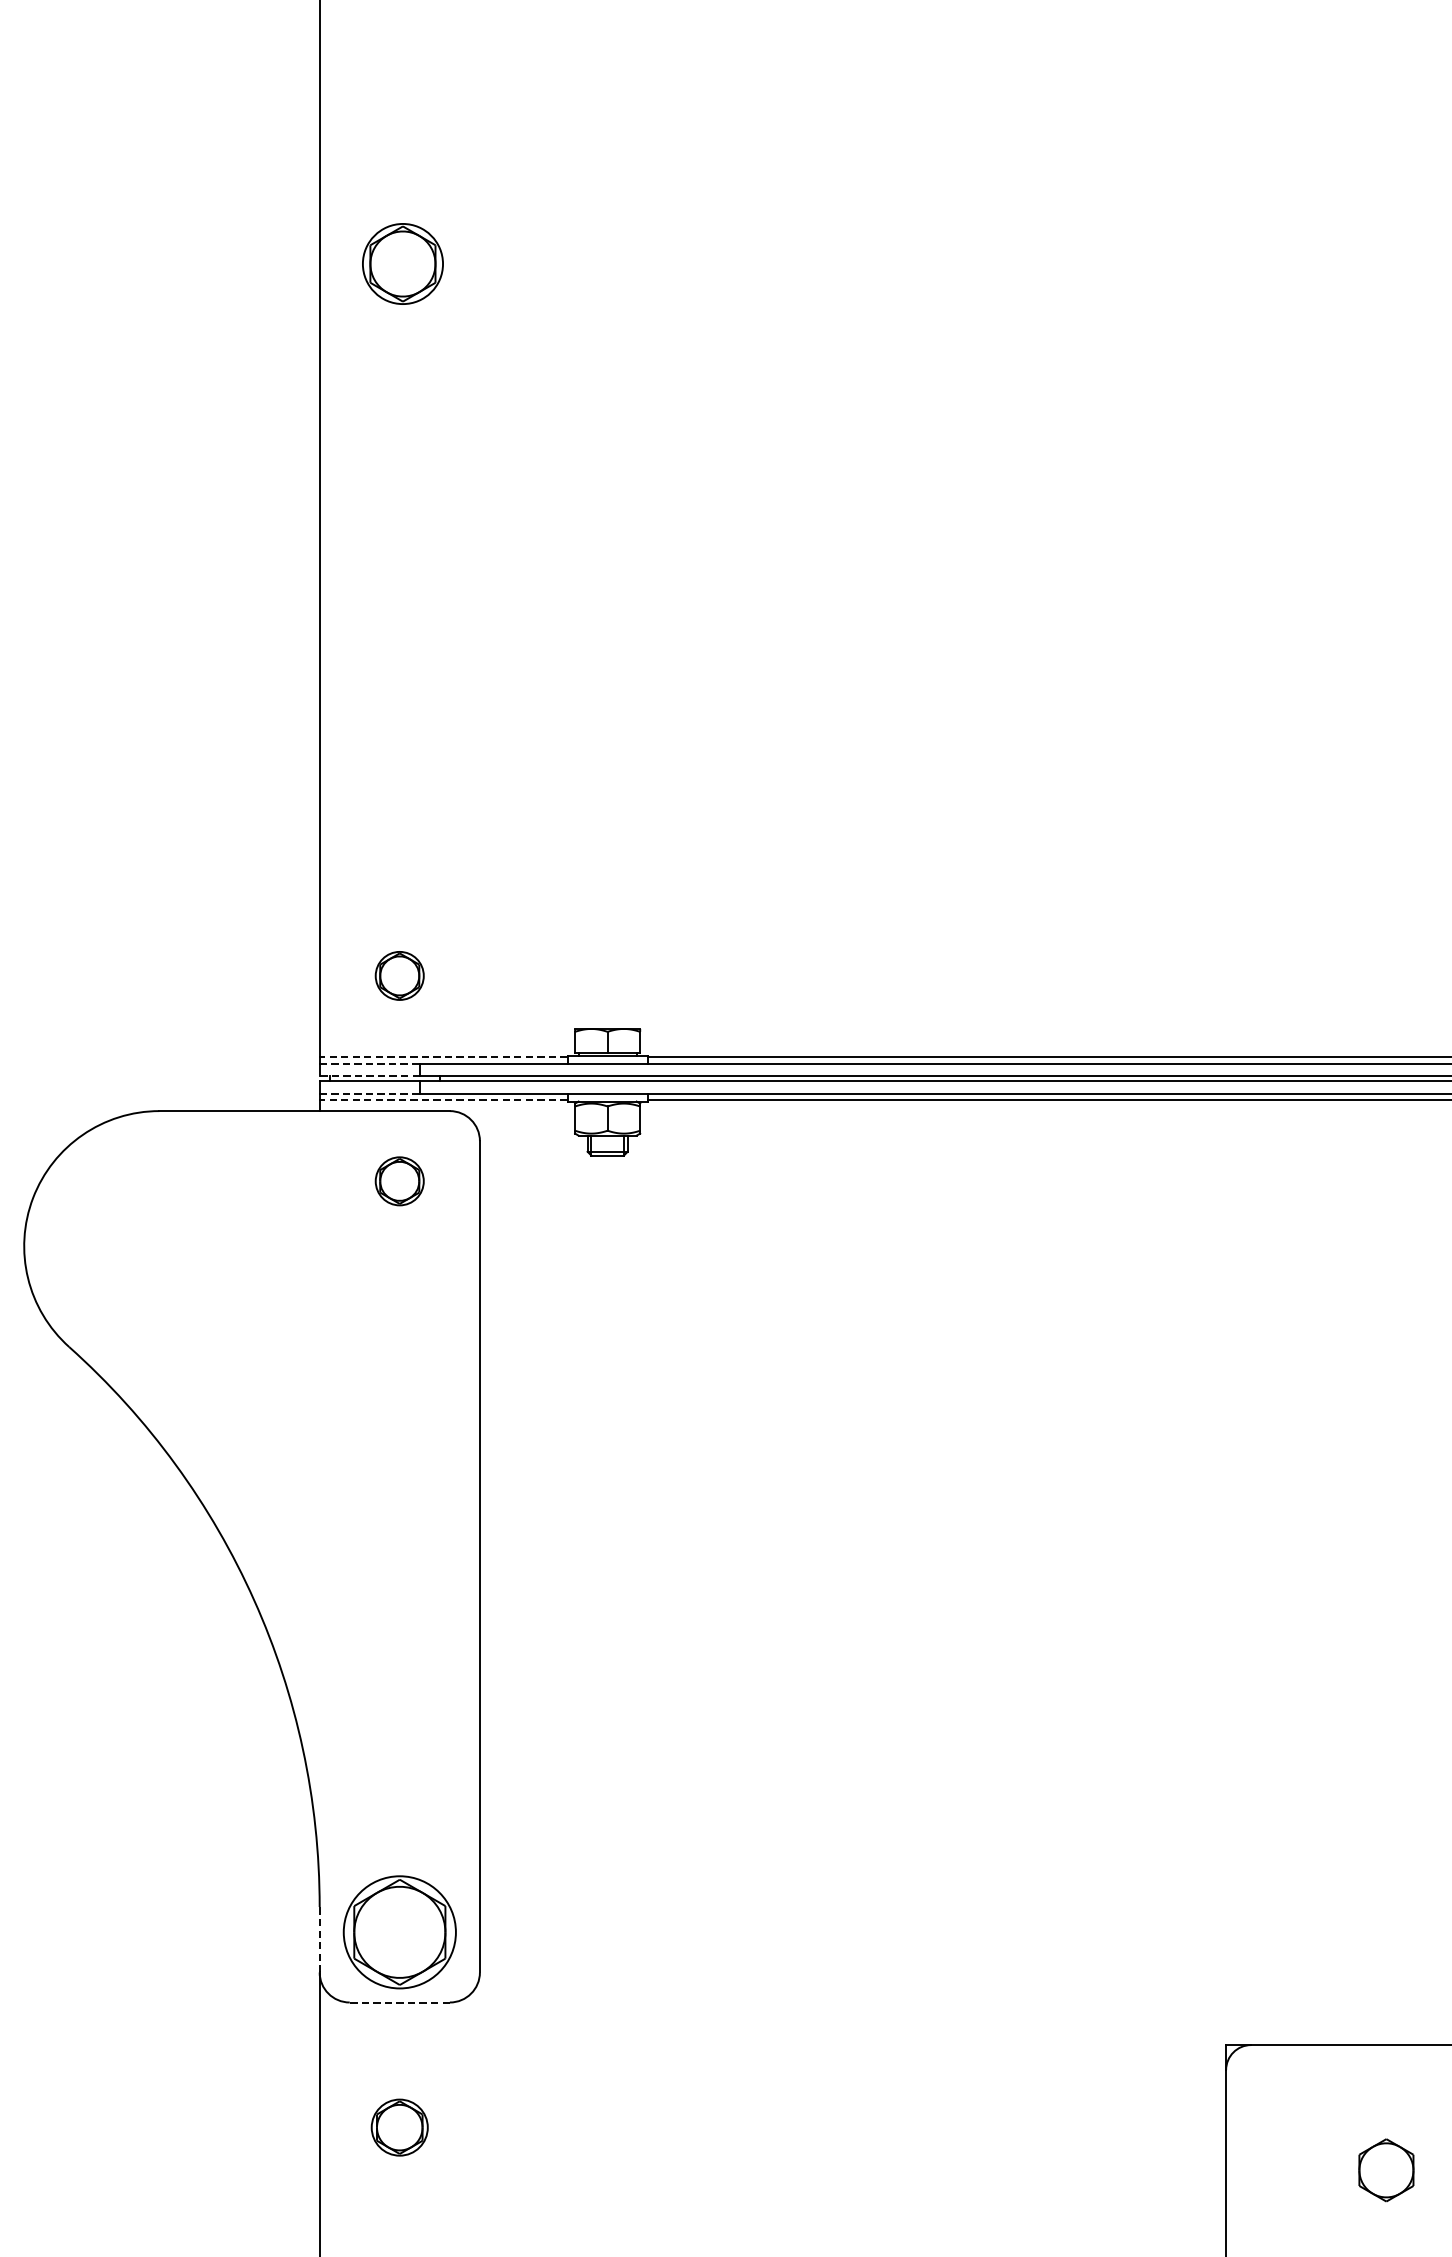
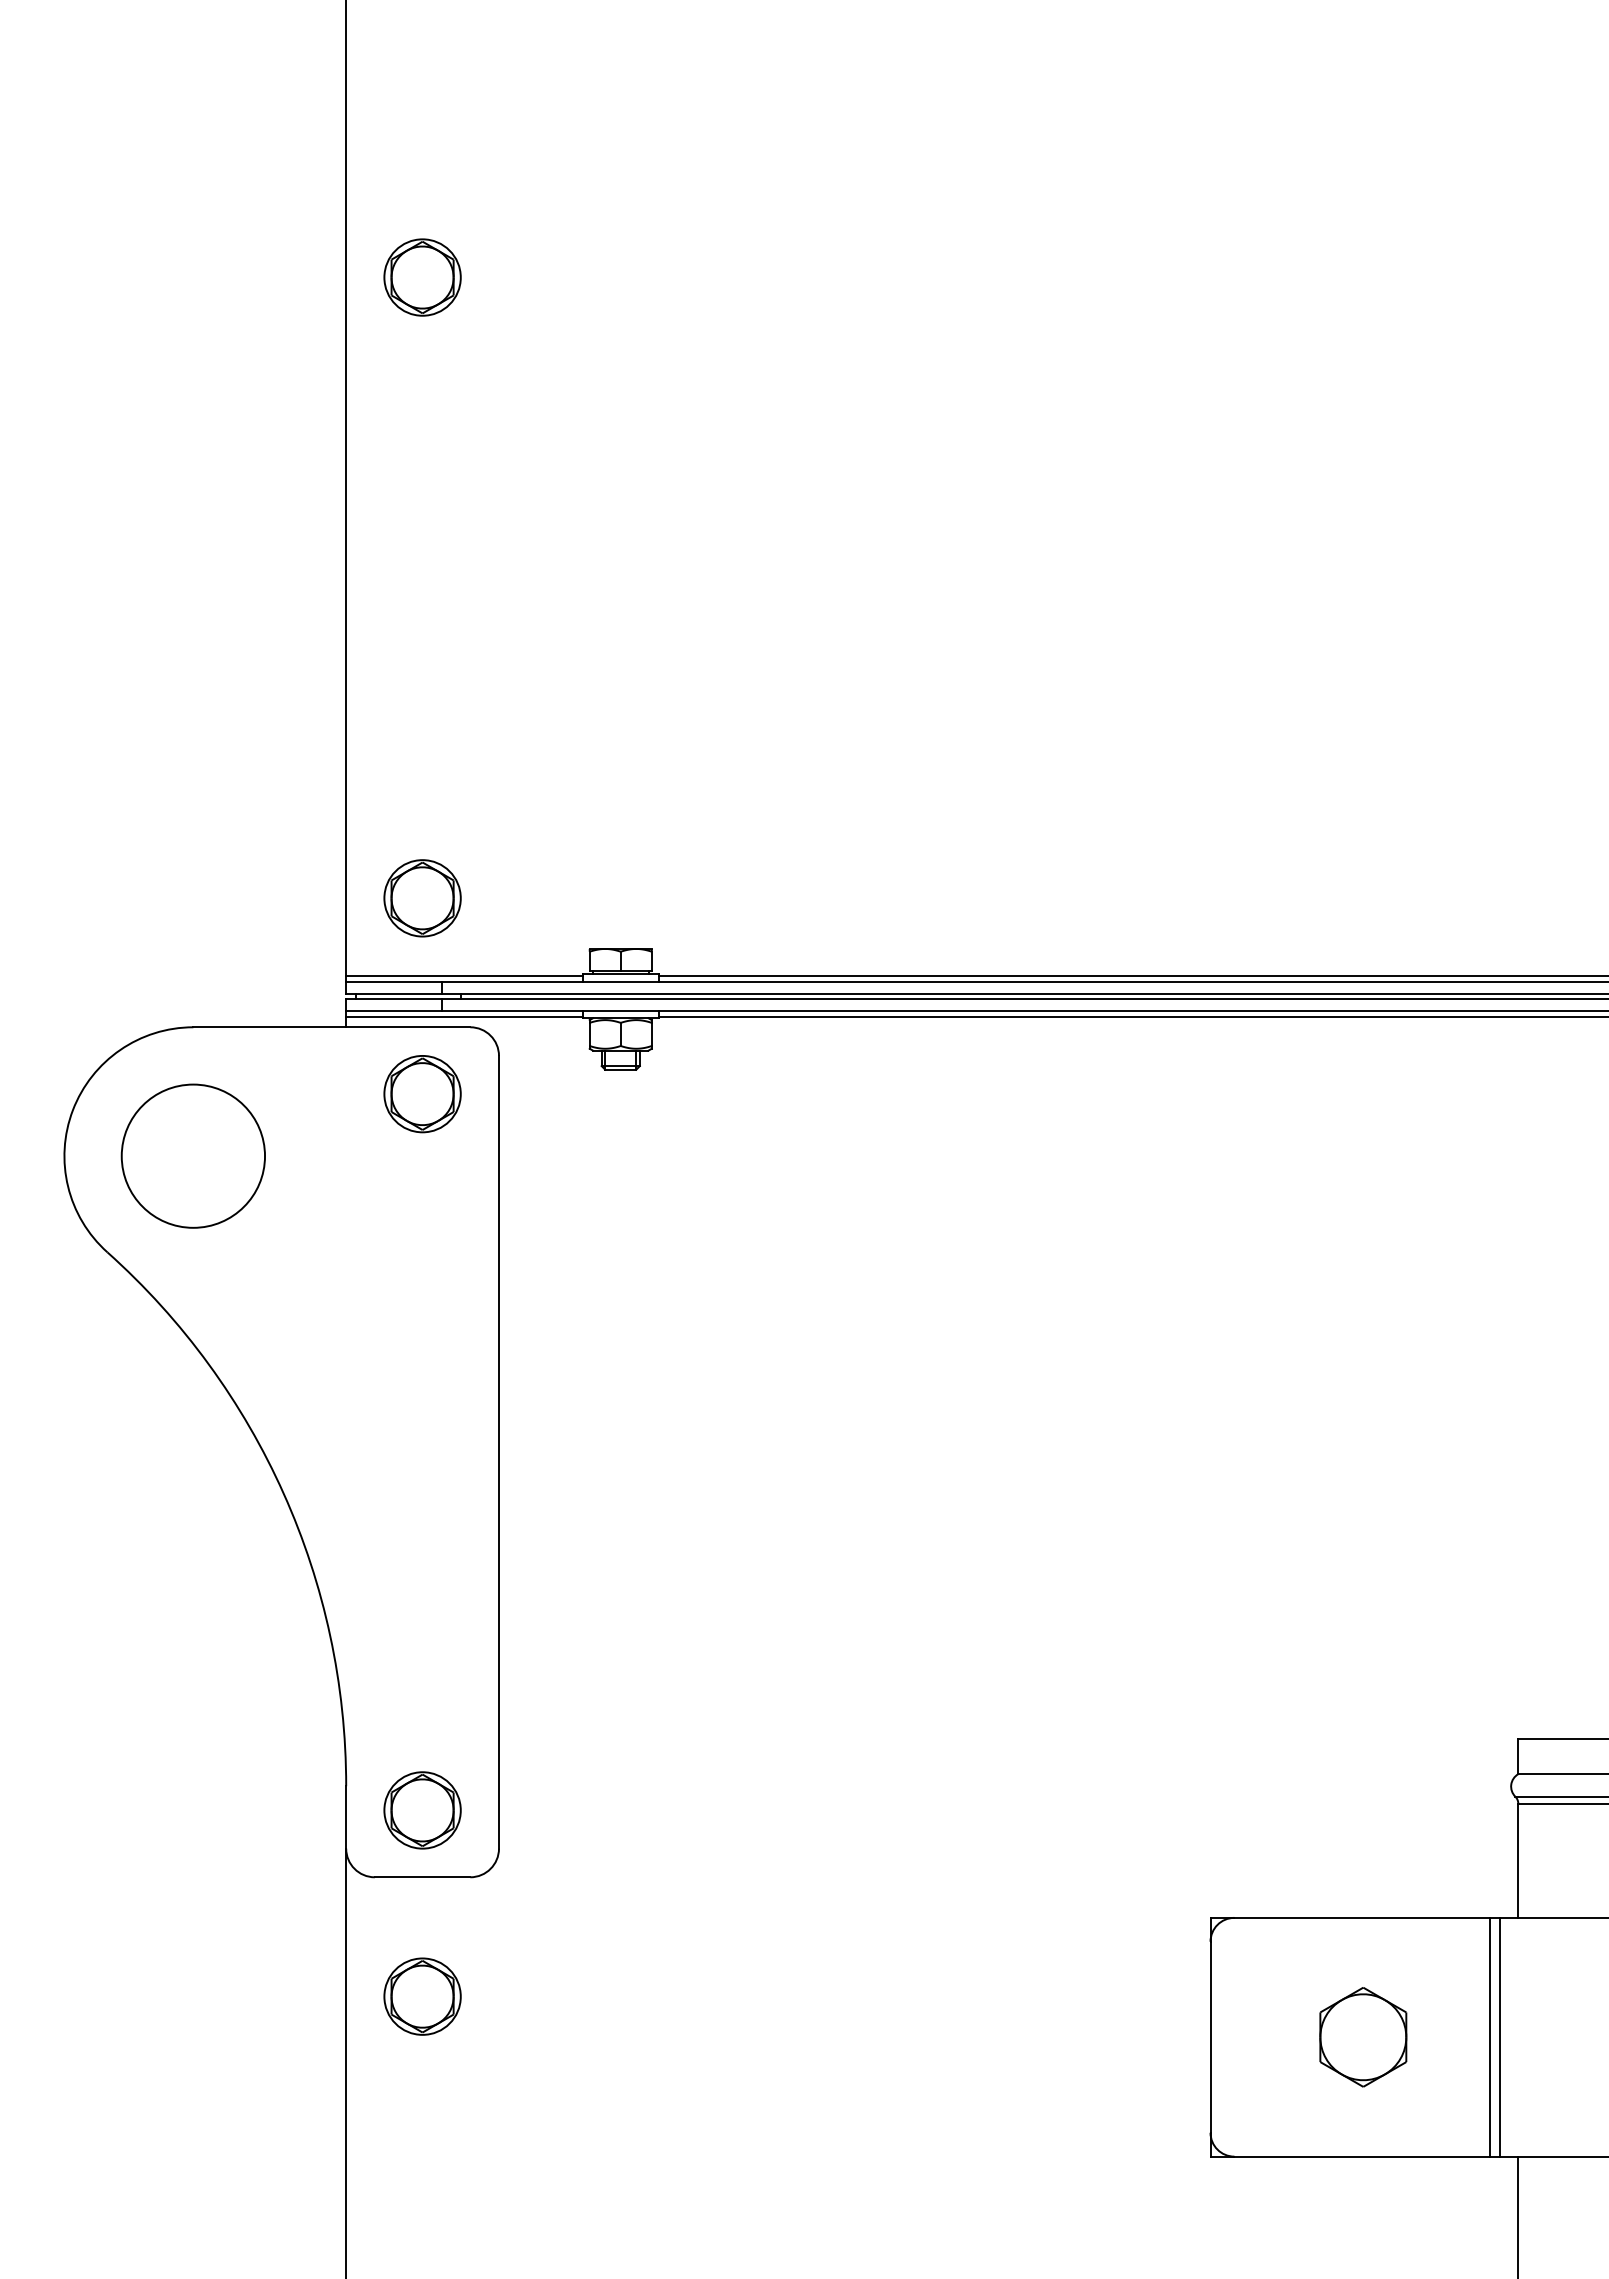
part: (402, 263) -> (422, 277), moved
part: (399, 976) -> (422, 898), size x1.67
line: (442, 1056) -> (463, 975), dashed -> solid
line: (369, 1063) -> (393, 981), dashed -> solid
line: (369, 1075) -> (393, 993), dashed -> solid
line: (369, 1093) -> (393, 1010), dashed -> solid
line: (442, 1099) -> (463, 1016), dashed -> solid
part: (399, 1181) -> (422, 1094), size x1.67
circle: (158, 1245) -> (192, 1155), added
part: (399, 1932) -> (422, 1810), size x0.71
line: (320, 1938) -> (346, 1816), dashed -> solid
line: (399, 2002) -> (422, 1877), dashed -> solid
part: (399, 2127) -> (422, 1996), size x1.43
part: (1386, 2170) -> (1363, 2037), size x1.67

